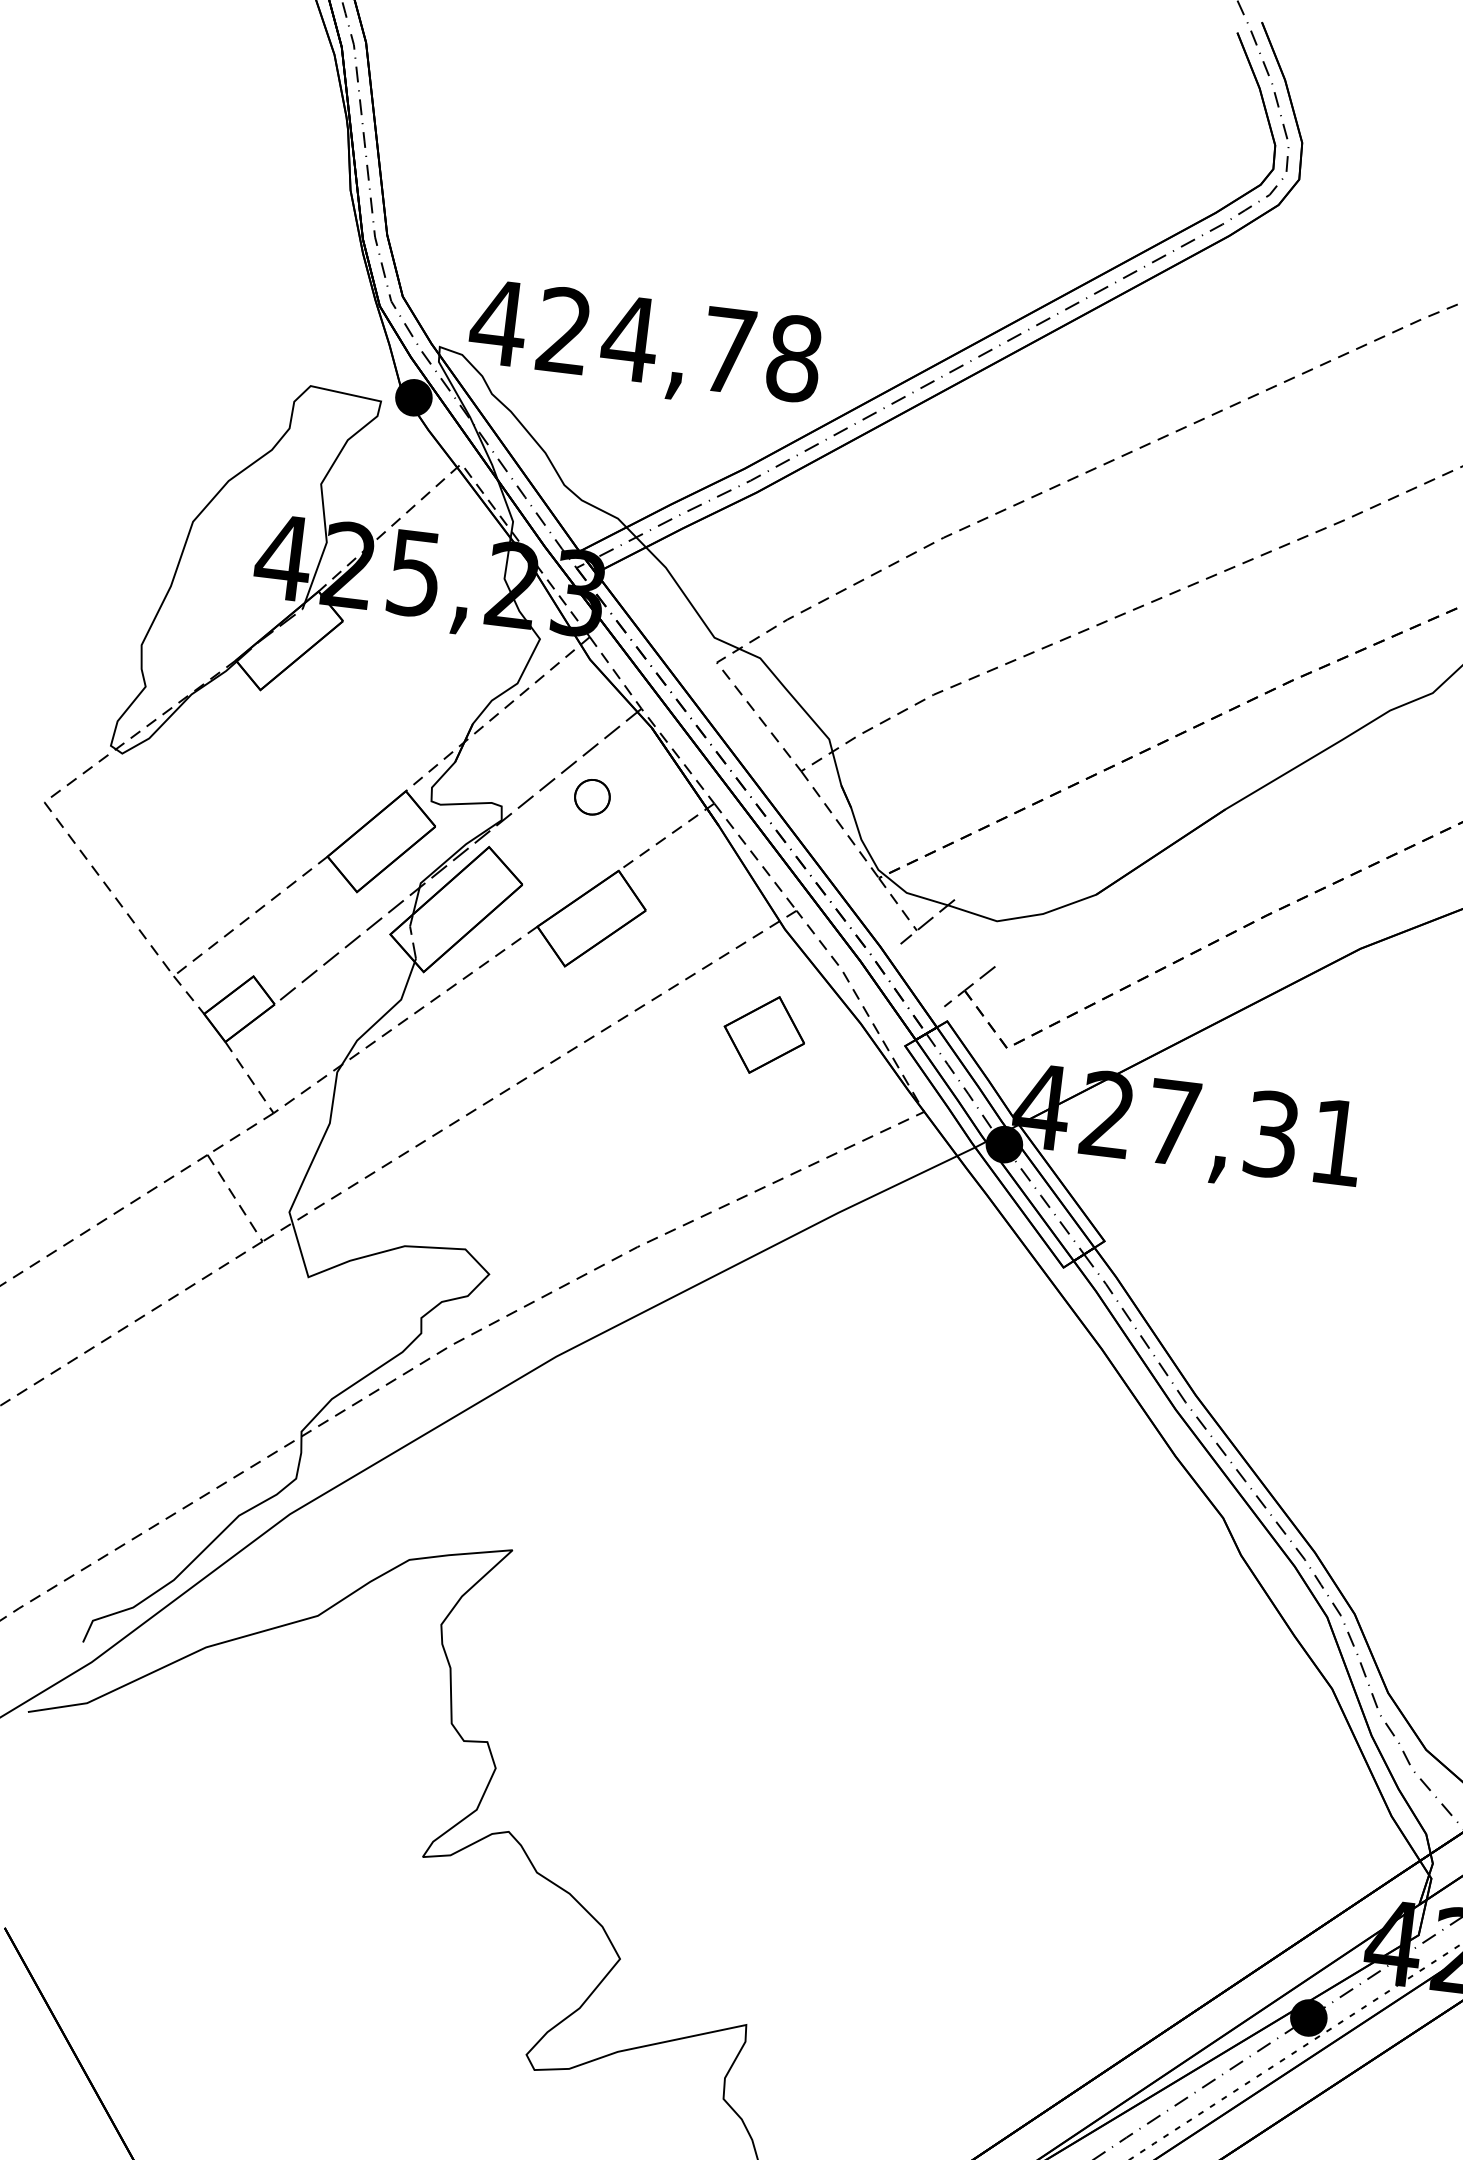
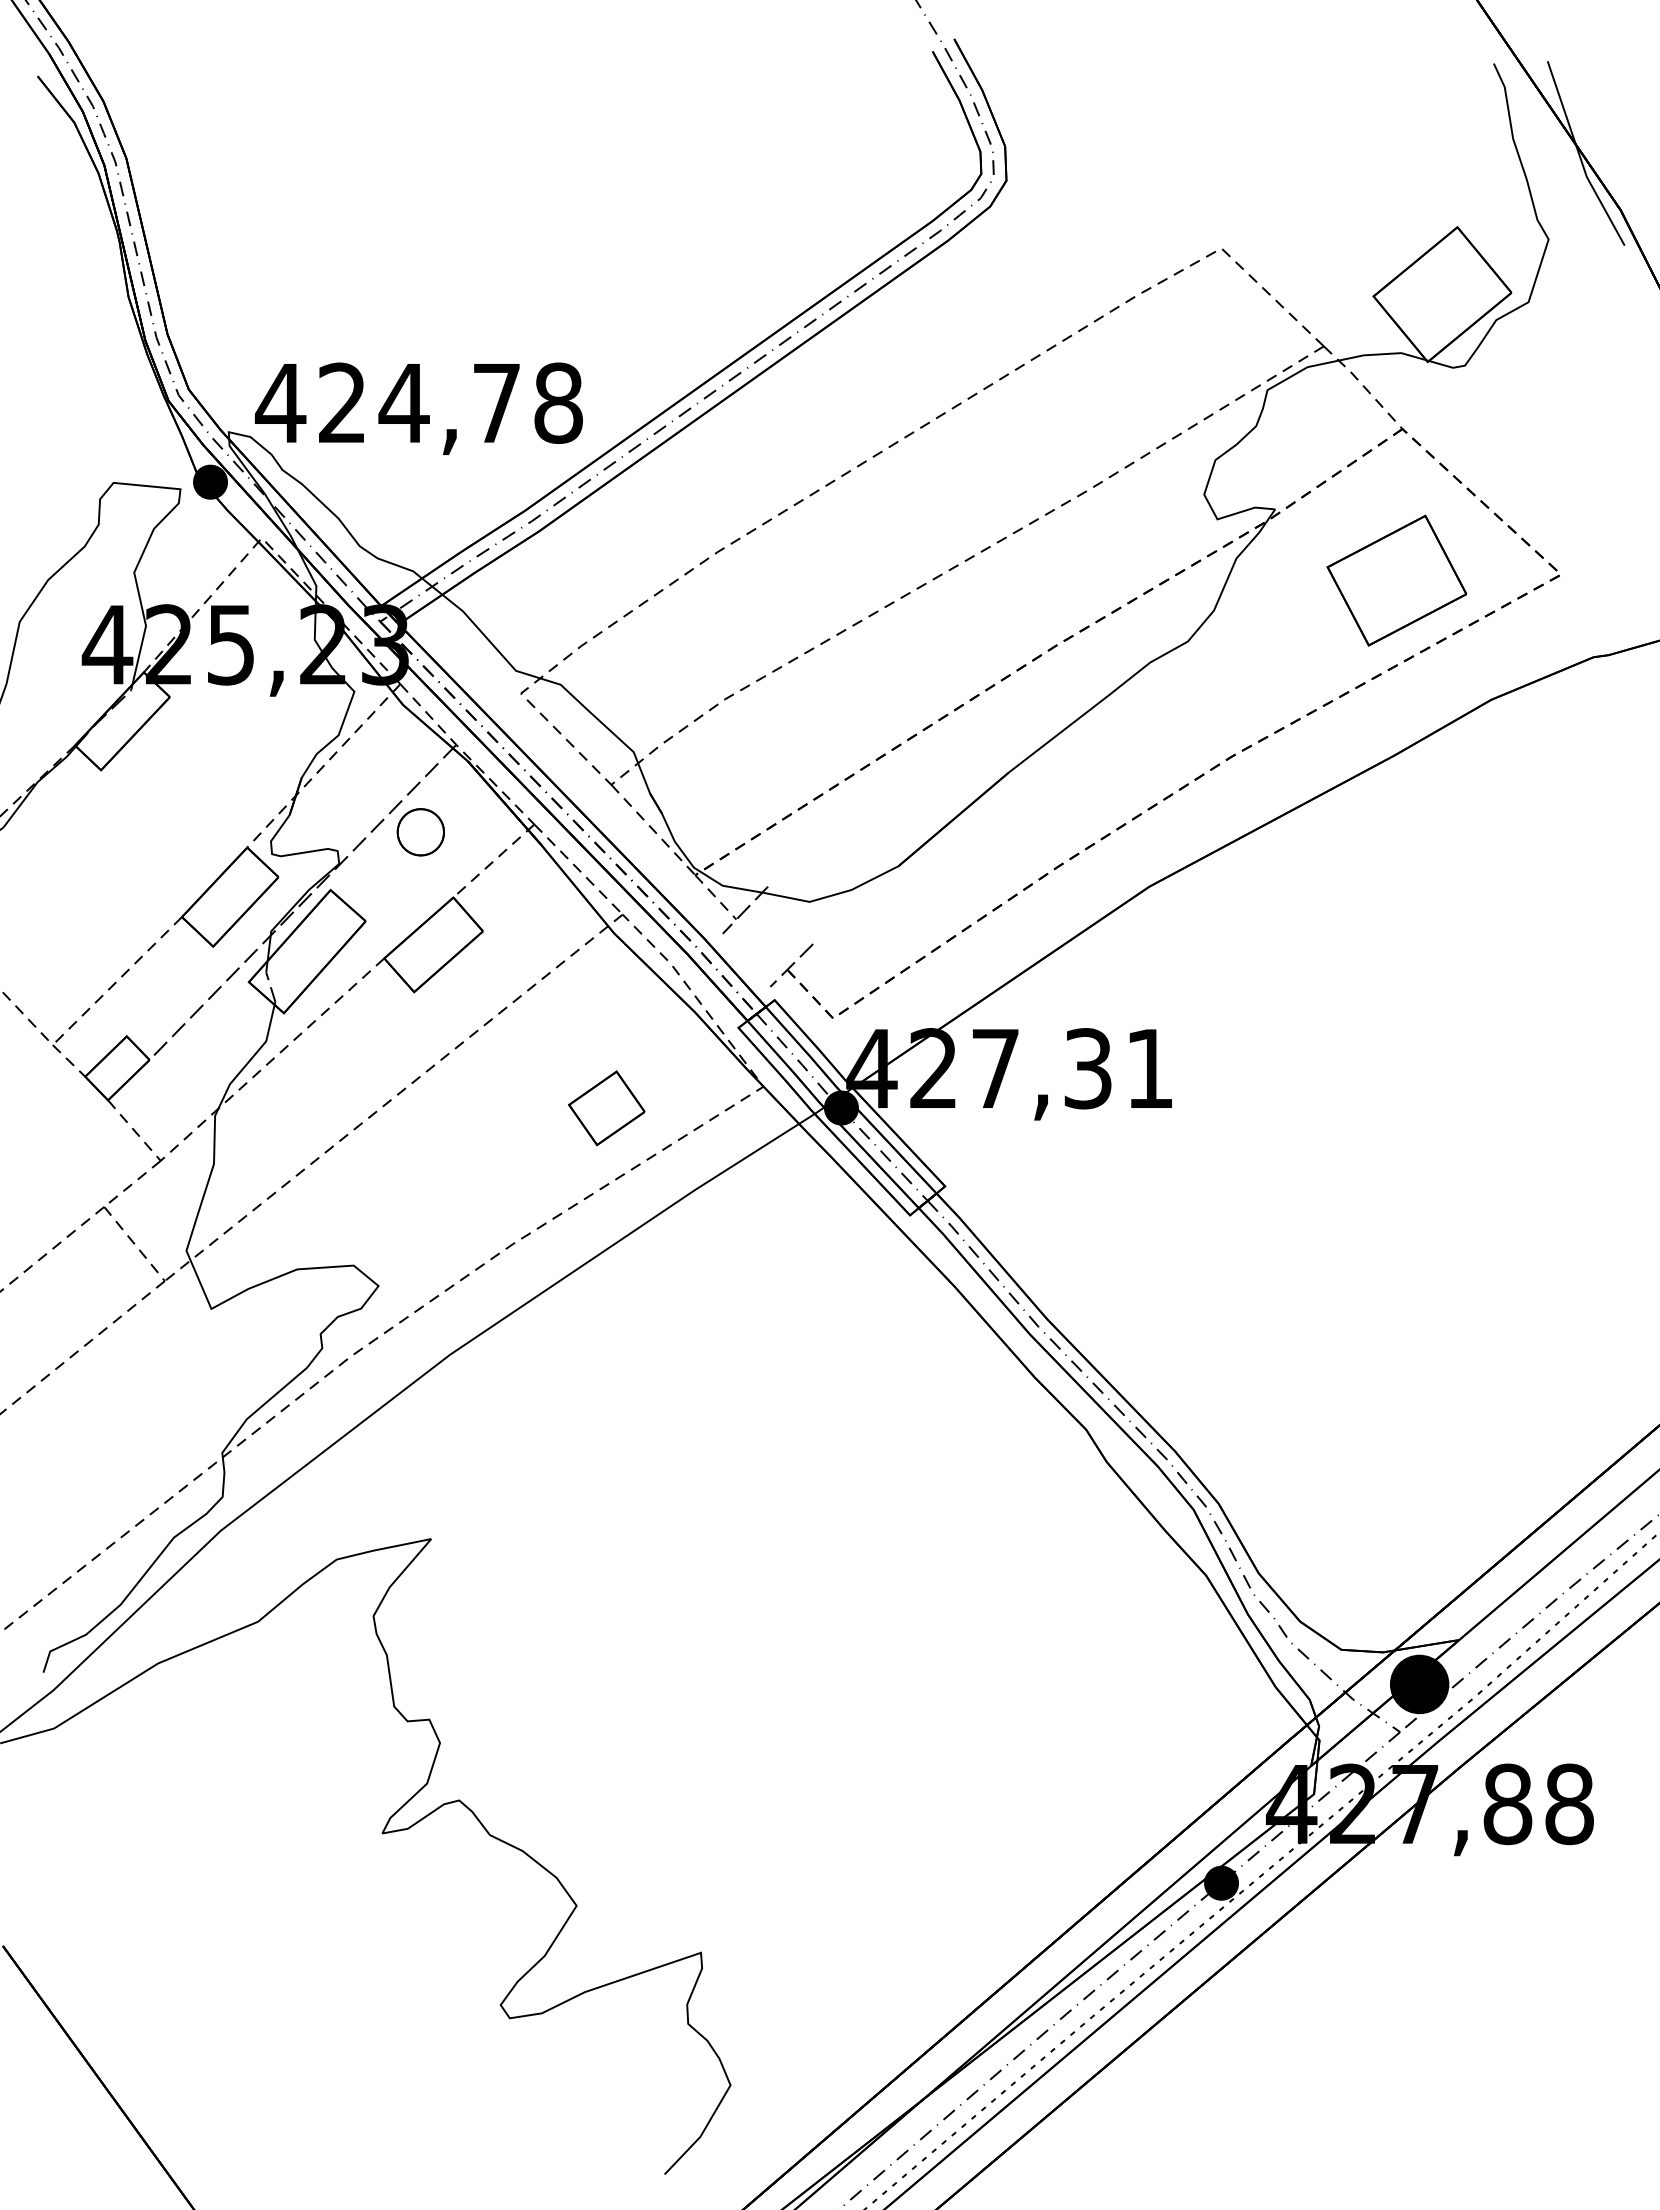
part: (592, 797) -> (420, 832), size x1.43
part: (764, 1035) -> (606, 1108), moved

